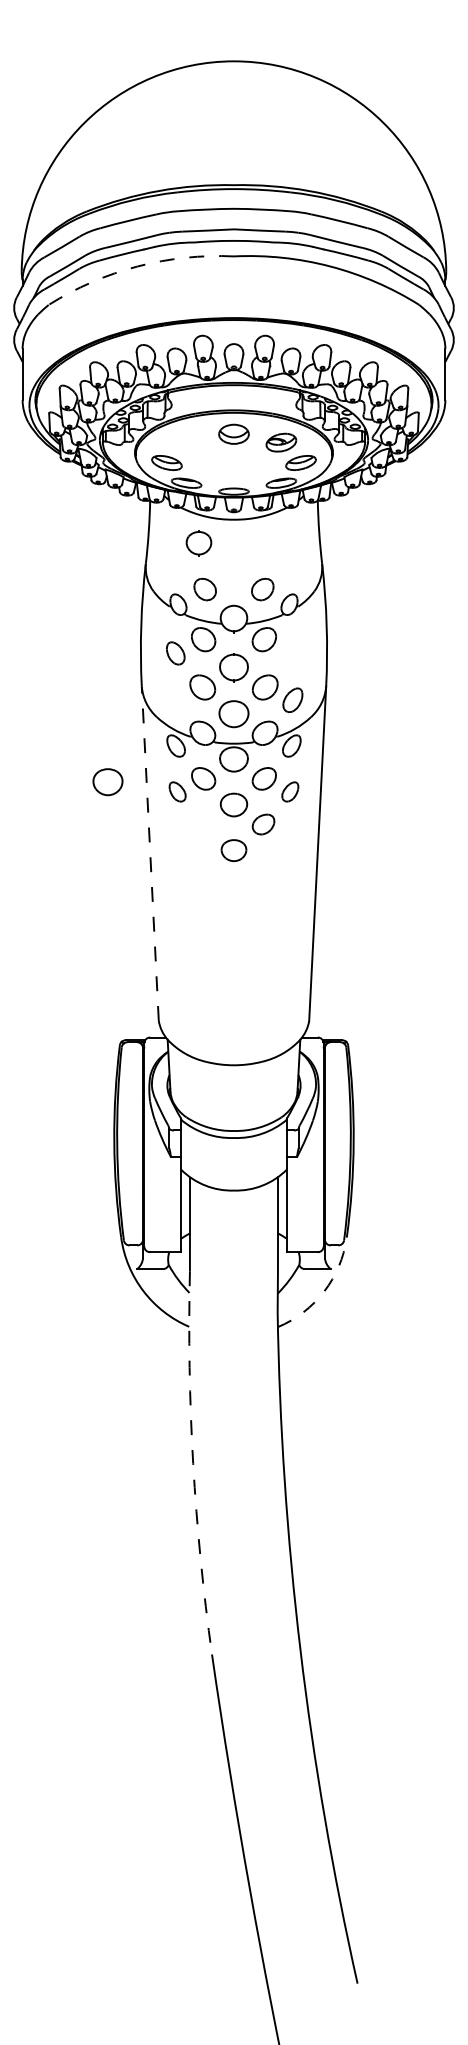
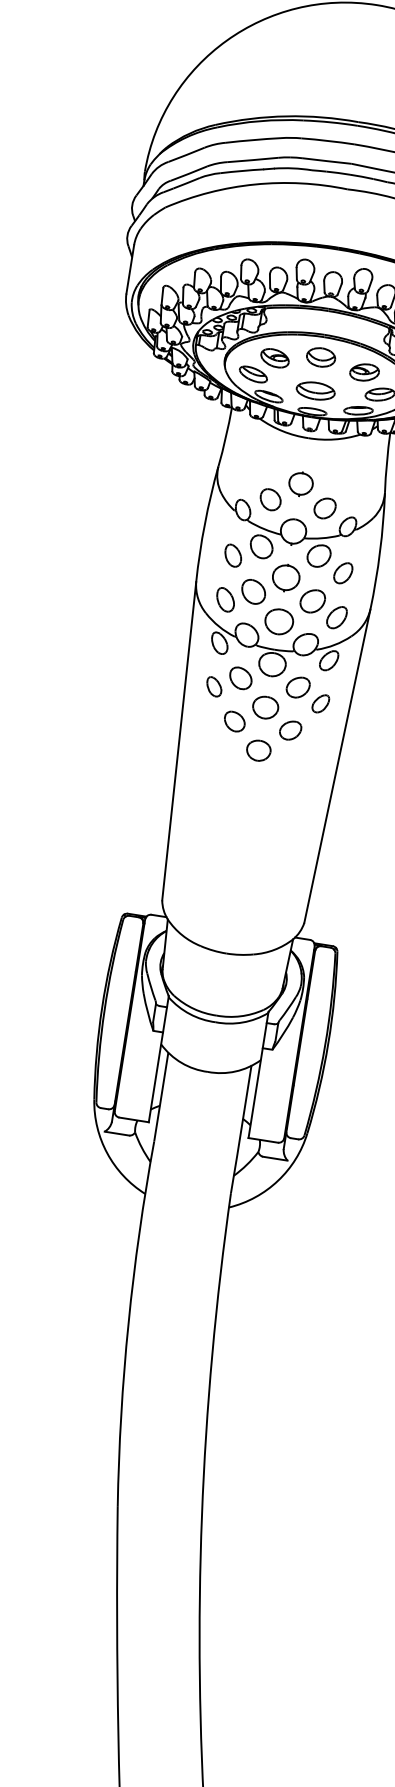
arc: (137, 266) -> (255, 184), dashed -> solid
part: (186, 442) -> (274, 358), added
part: (233, 469) -> (315, 390), added
part: (198, 543) -> (300, 484), moved
part: (291, 653) -> (342, 573), added
part: (174, 699) -> (225, 599), added
part: (107, 782) -> (149, 667), removed
part: (204, 824) -> (234, 721), added
line: (150, 853) -> (179, 740), dashed -> solid
arc: (324, 1291) -> (278, 1180), dashed -> solid
arc: (193, 1463) -> (128, 1323), dashed -> solid

